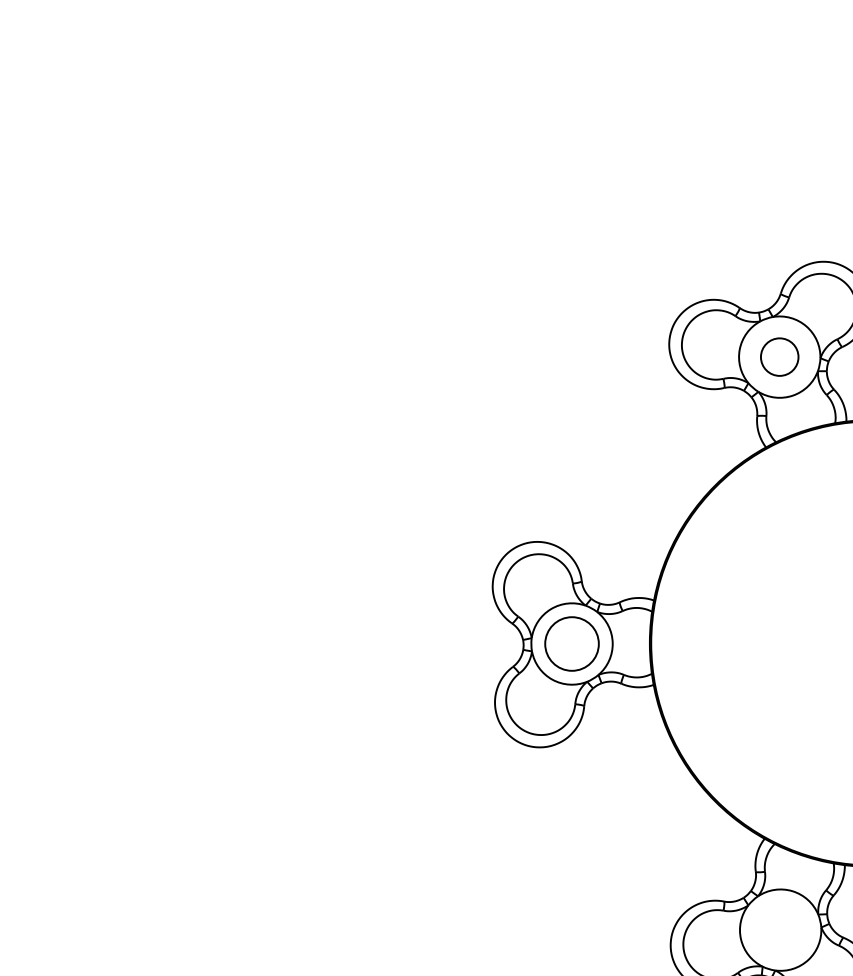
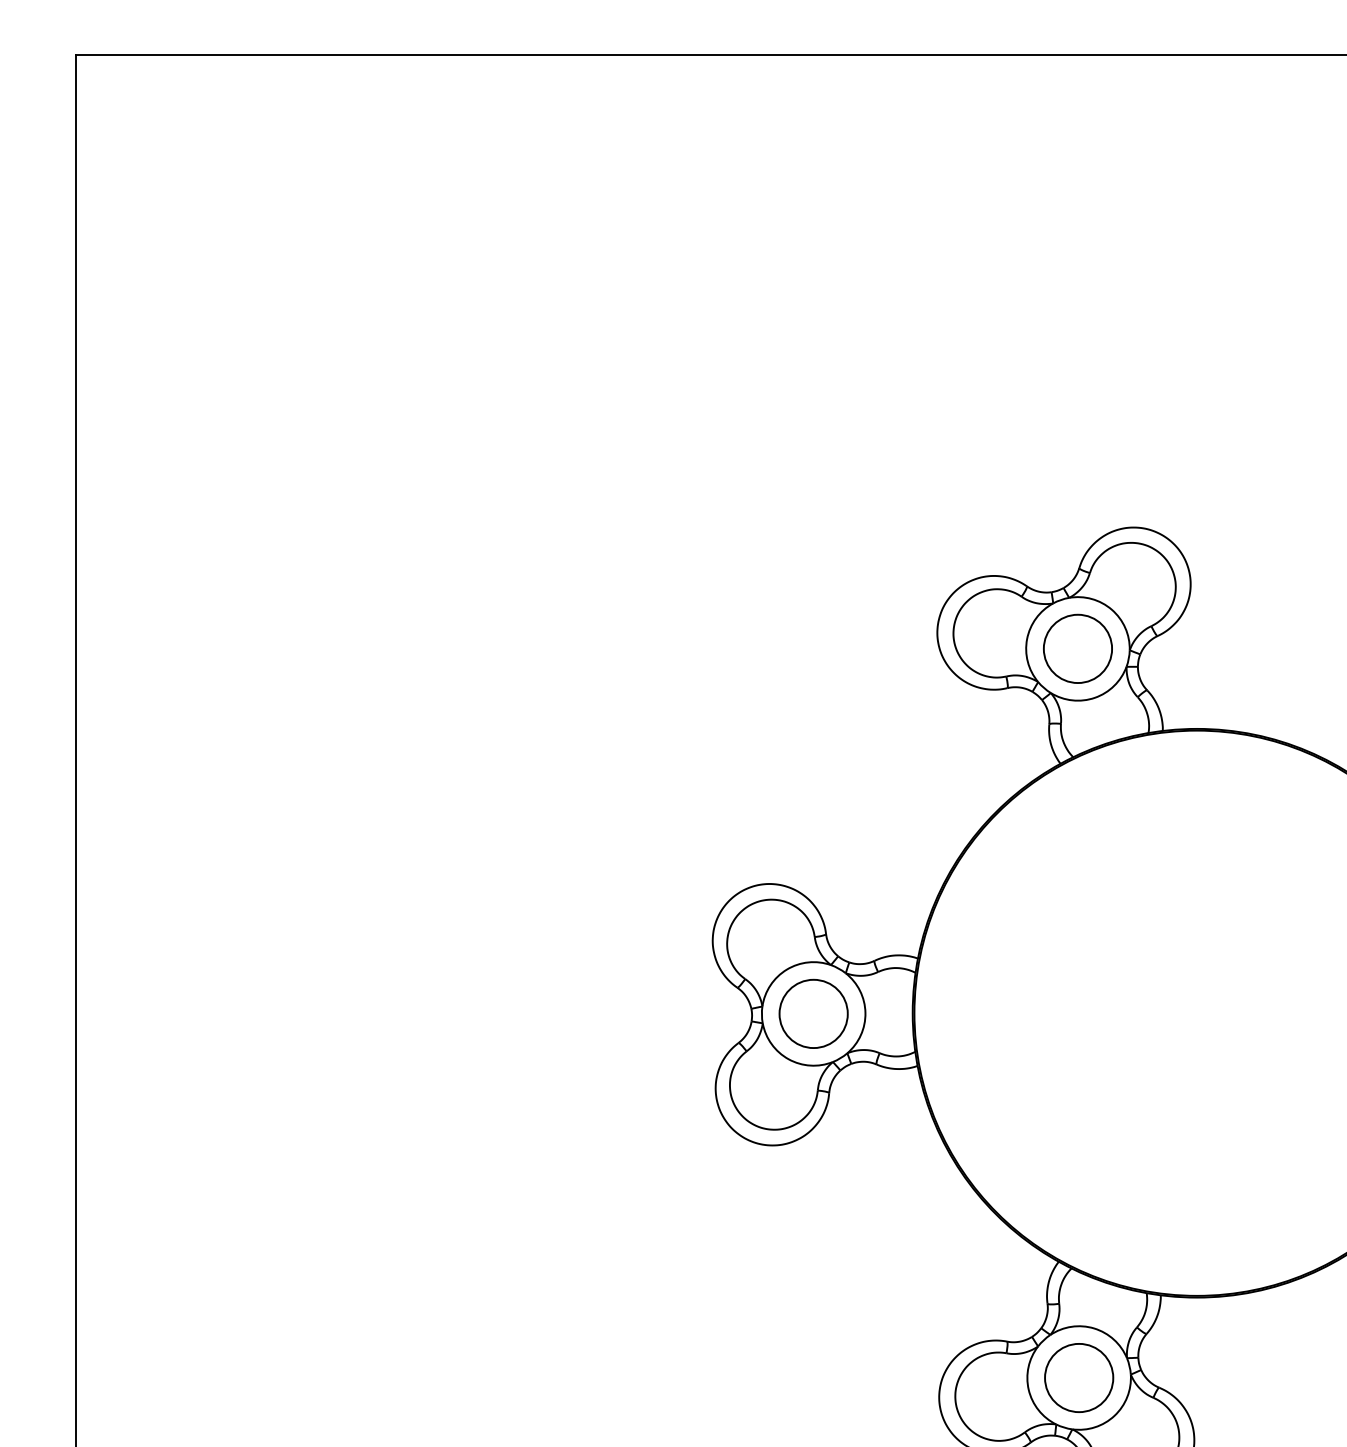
circle: (779, 356) -> (1077, 648), size x1.43
circle: (780, 929) -> (1079, 1377), added

